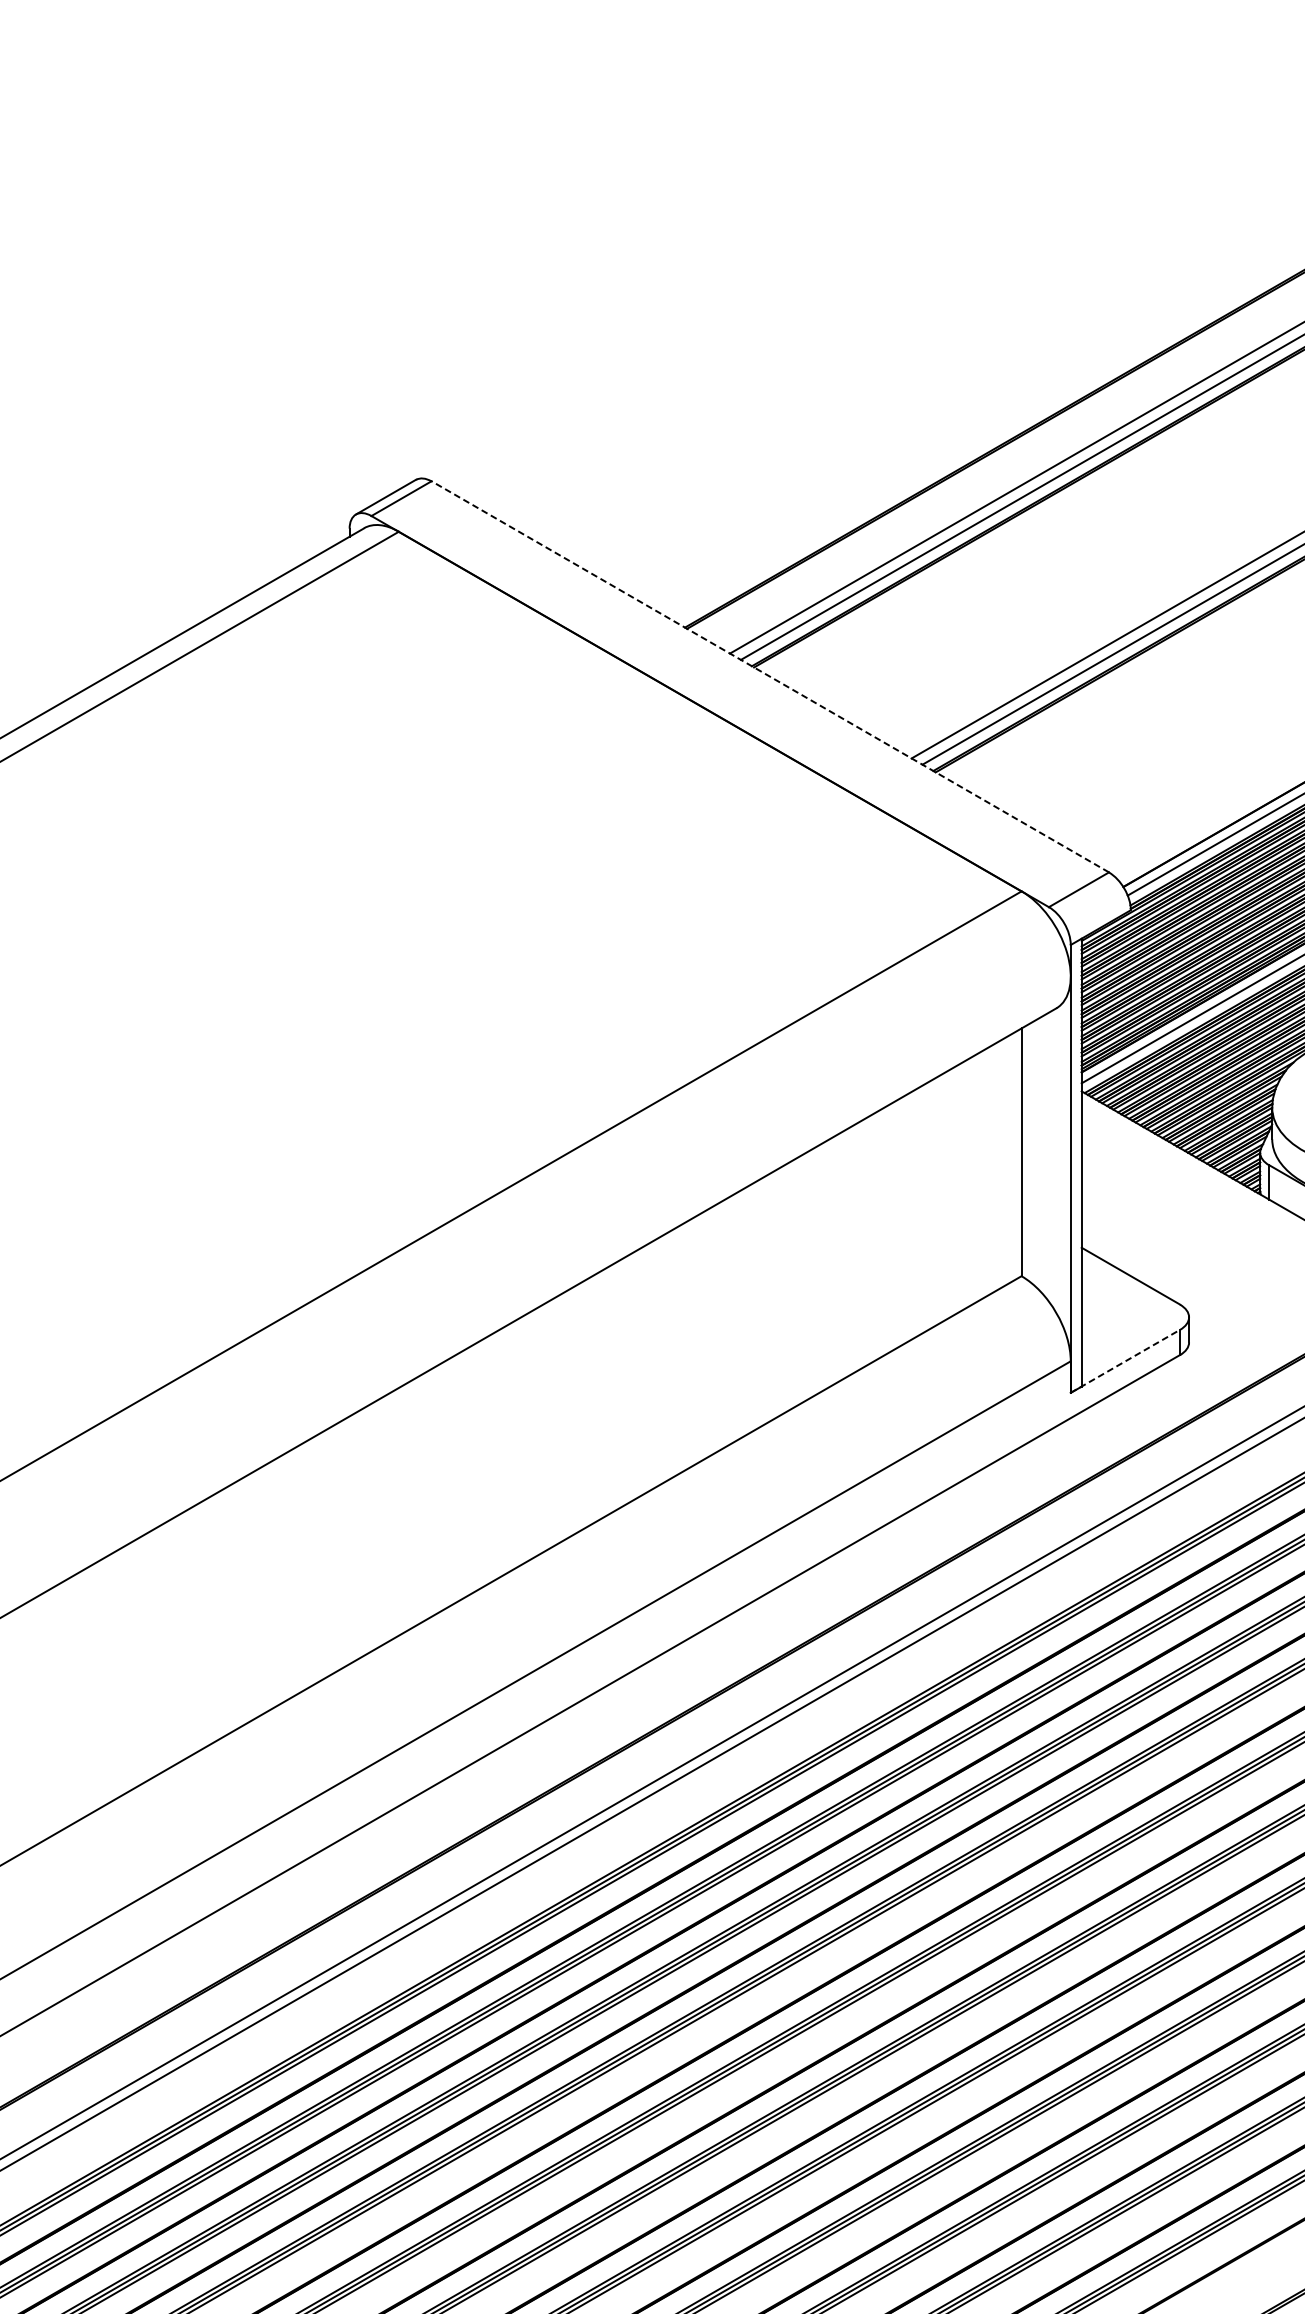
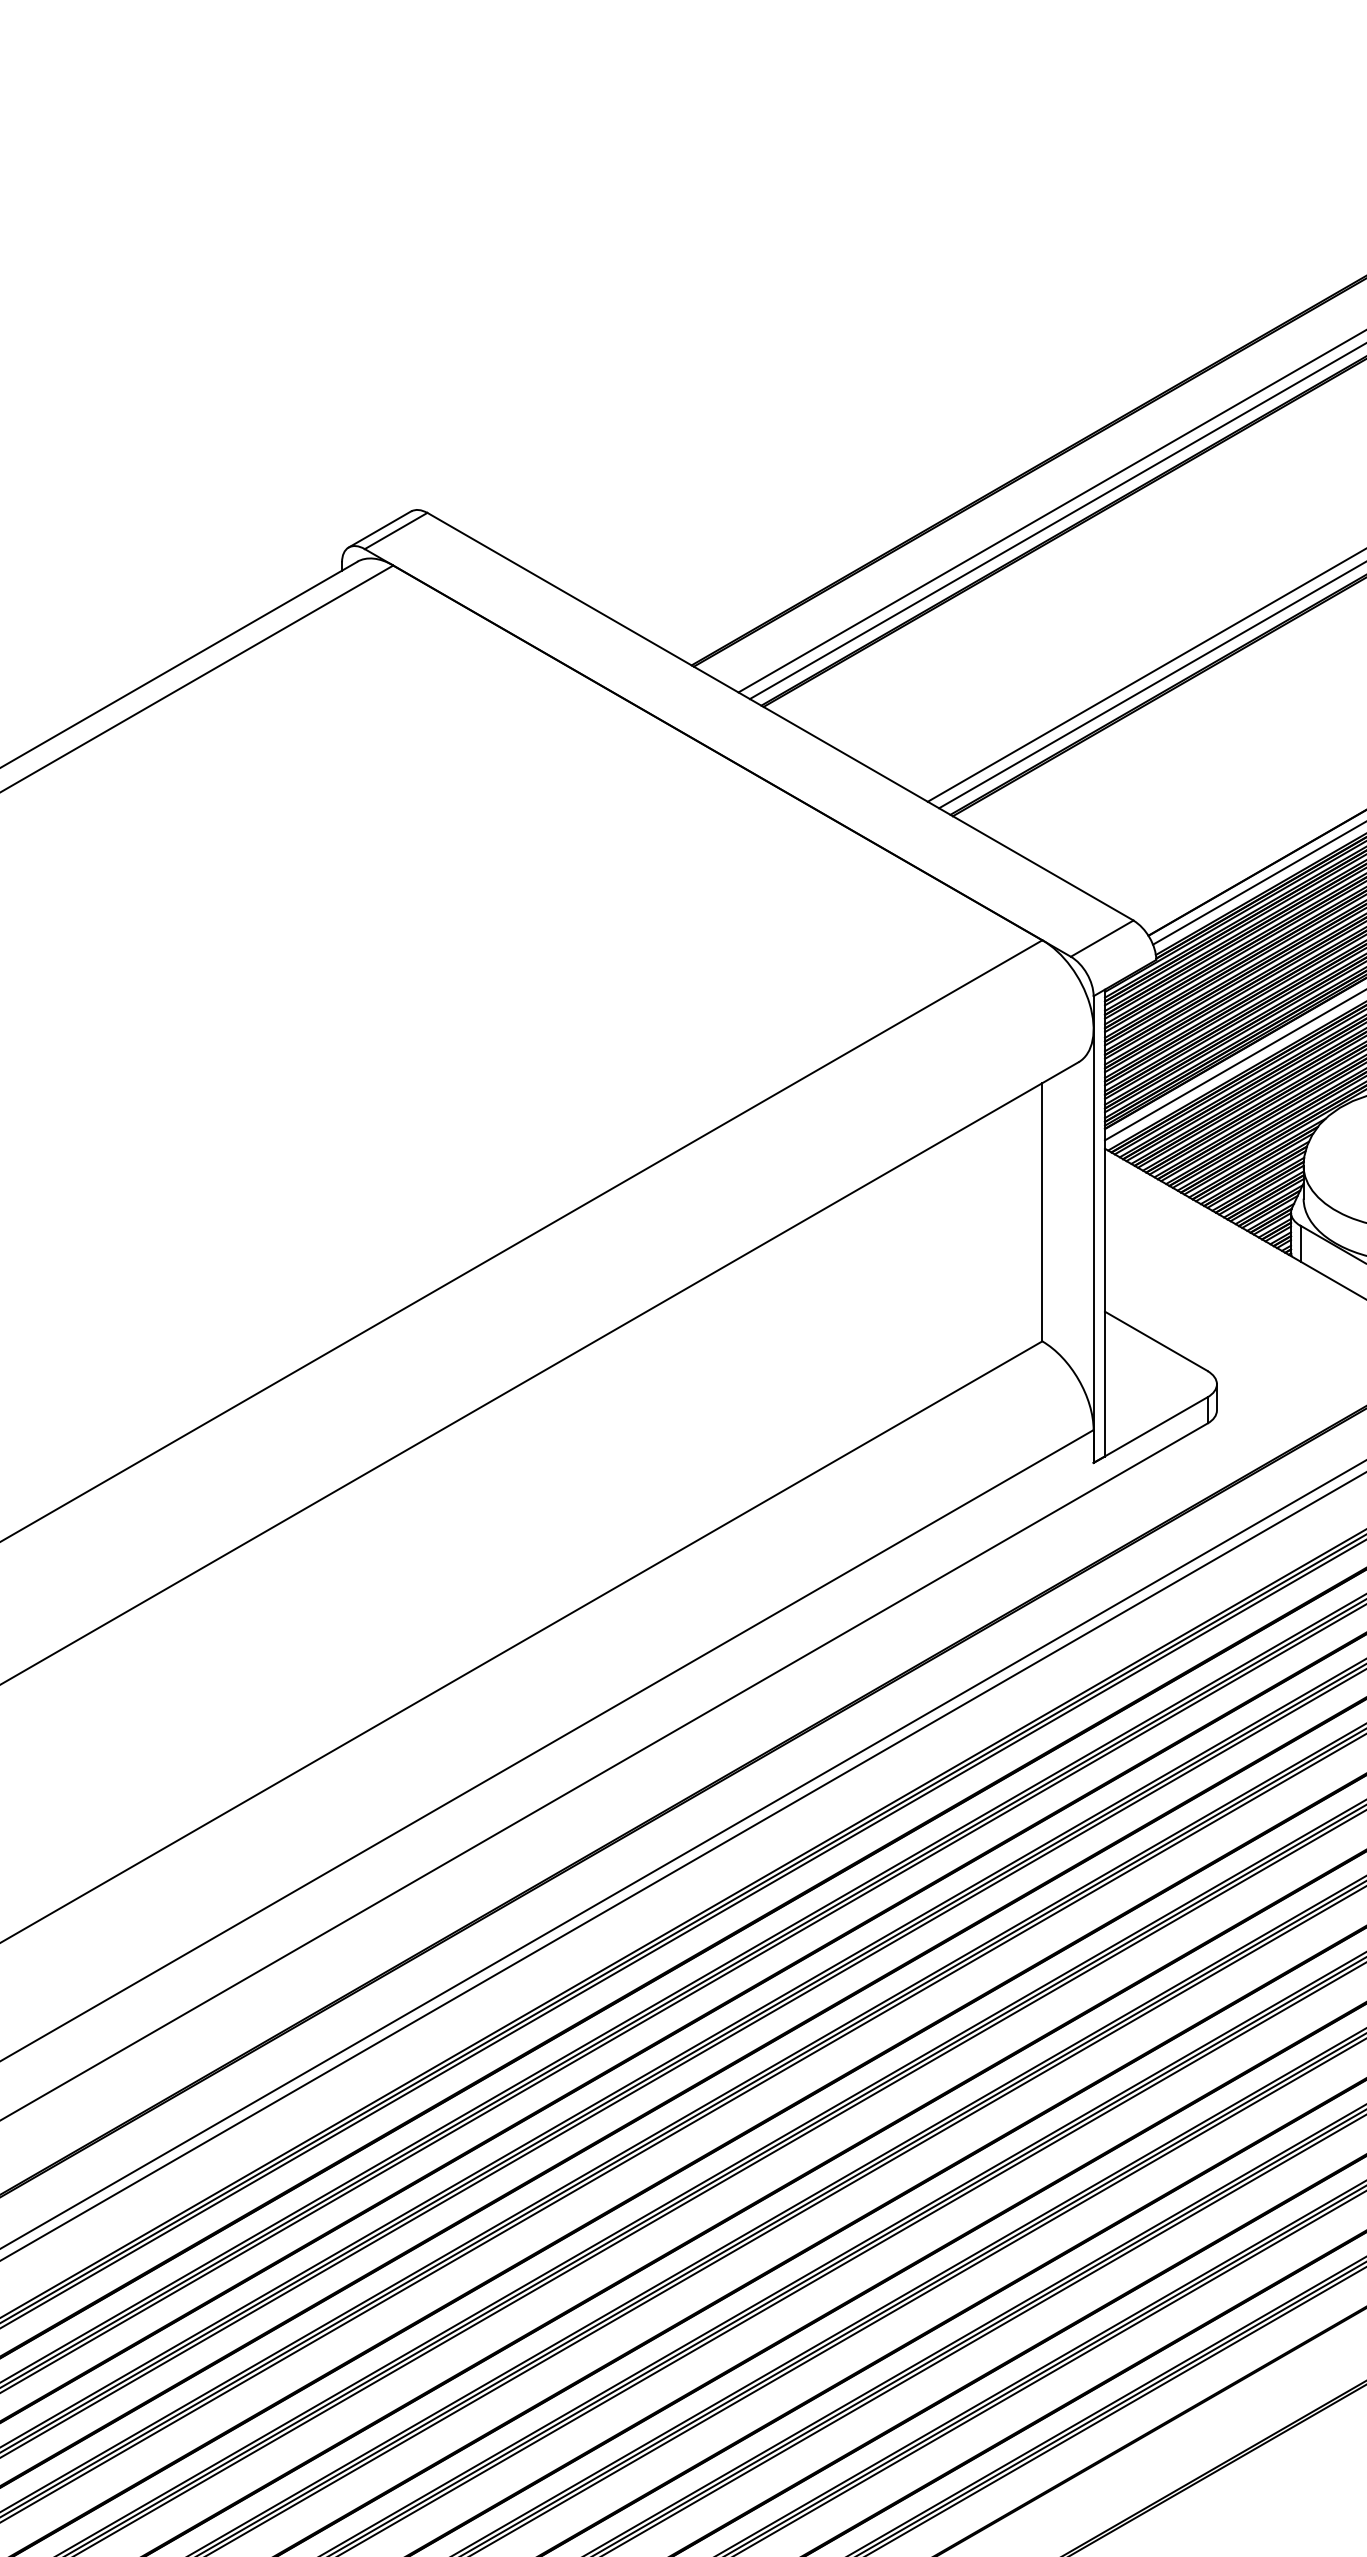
line: (770, 676) -> (780, 716), dashed -> solid
line: (1125, 1361) -> (1150, 1430), dashed -> solid

